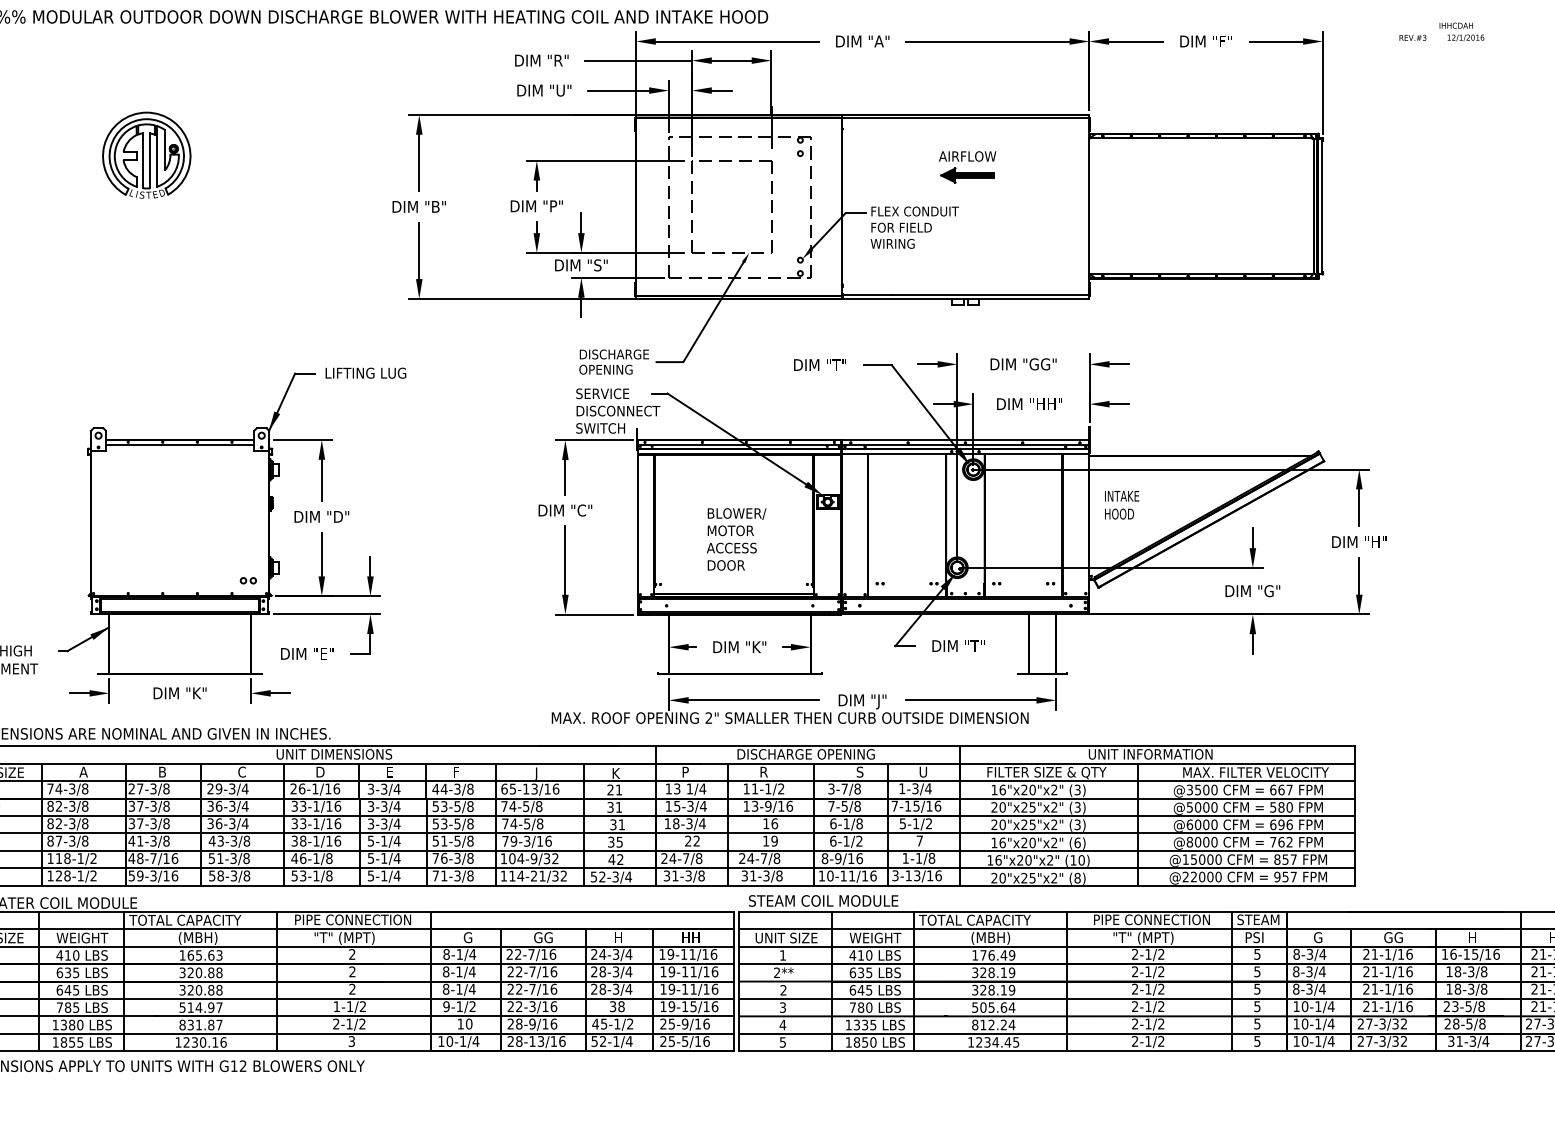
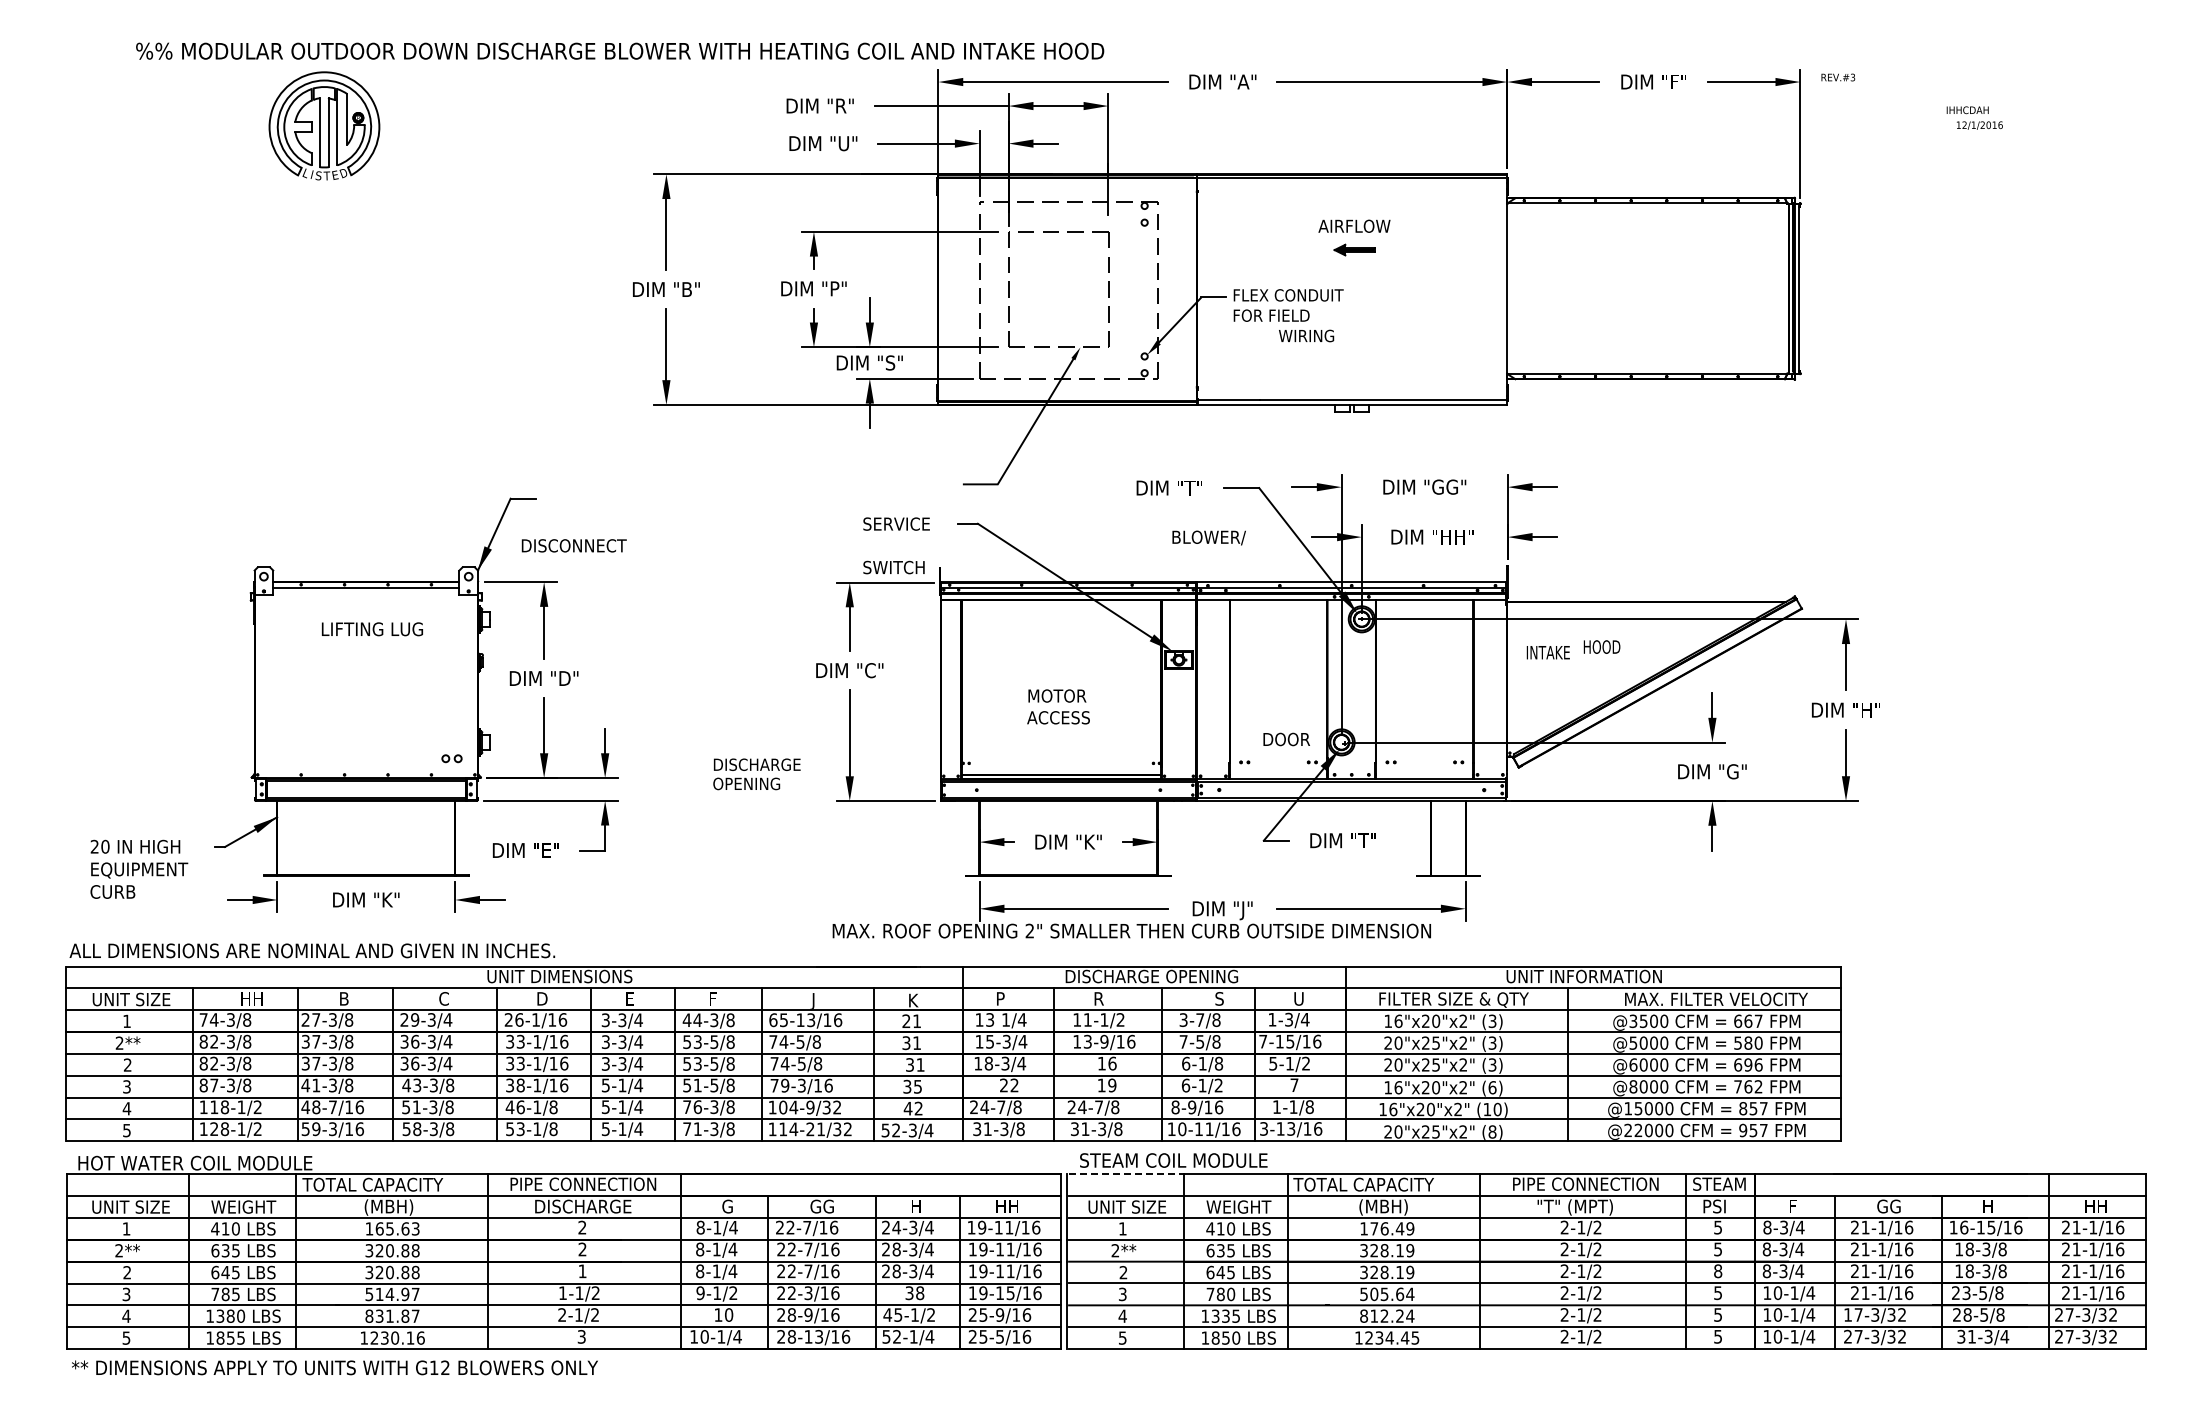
text: (1461, 31) -> (1974, 117), moved
text: (1413, 37) -> (1838, 77), moved
part: (146, 155) -> (324, 125), moved
part: (967, 174) -> (1354, 249), size x0.6
text: (892, 243) -> (1306, 335), moved
text: (613, 362) -> (756, 774), moved
text: (365, 373) -> (371, 629), moved
text: (617, 410) -> (573, 545), moved
text: (736, 513) -> (1208, 537), moved
text: (1119, 513) -> (1601, 646), moved
text: (726, 565) -> (1286, 739), moved
text: (87, 771) -> (250, 998), A -> HH
line: (785, 912) -> (1126, 1174), solid -> dashed
text: (1318, 937) -> (1794, 1206), G -> F
text: (353, 938) -> (583, 1207), "T" (MPT) -> DISCHARGE
text: (352, 988) -> (582, 1270), 2 -> 1
text: (1257, 989) -> (1718, 1271), 5 -> 8
text: (1360, 1023) -> (1847, 1314), 27-3/32 -> 17-3/32

